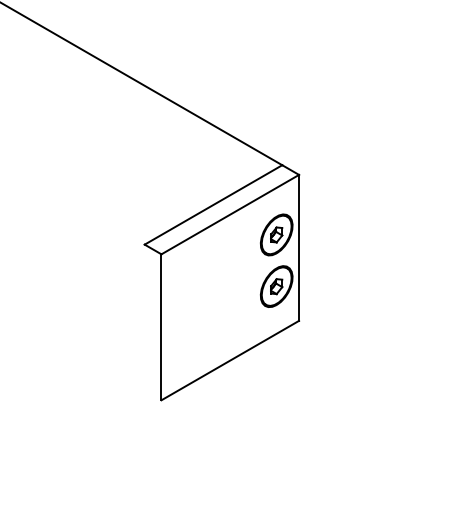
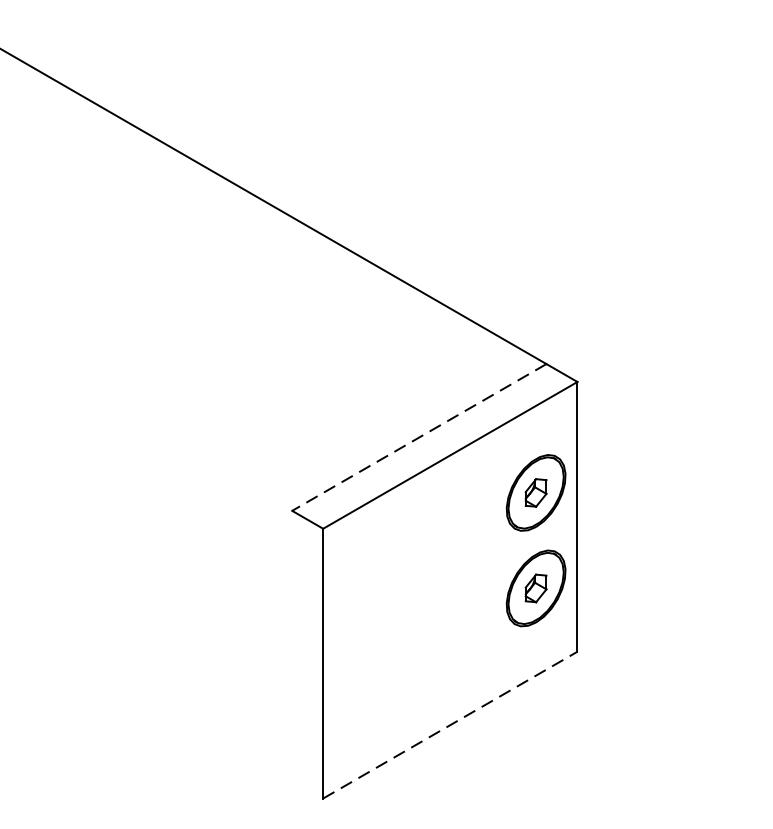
line: (213, 205) -> (419, 438), solid -> dashed
line: (230, 360) -> (450, 724), solid -> dashed

